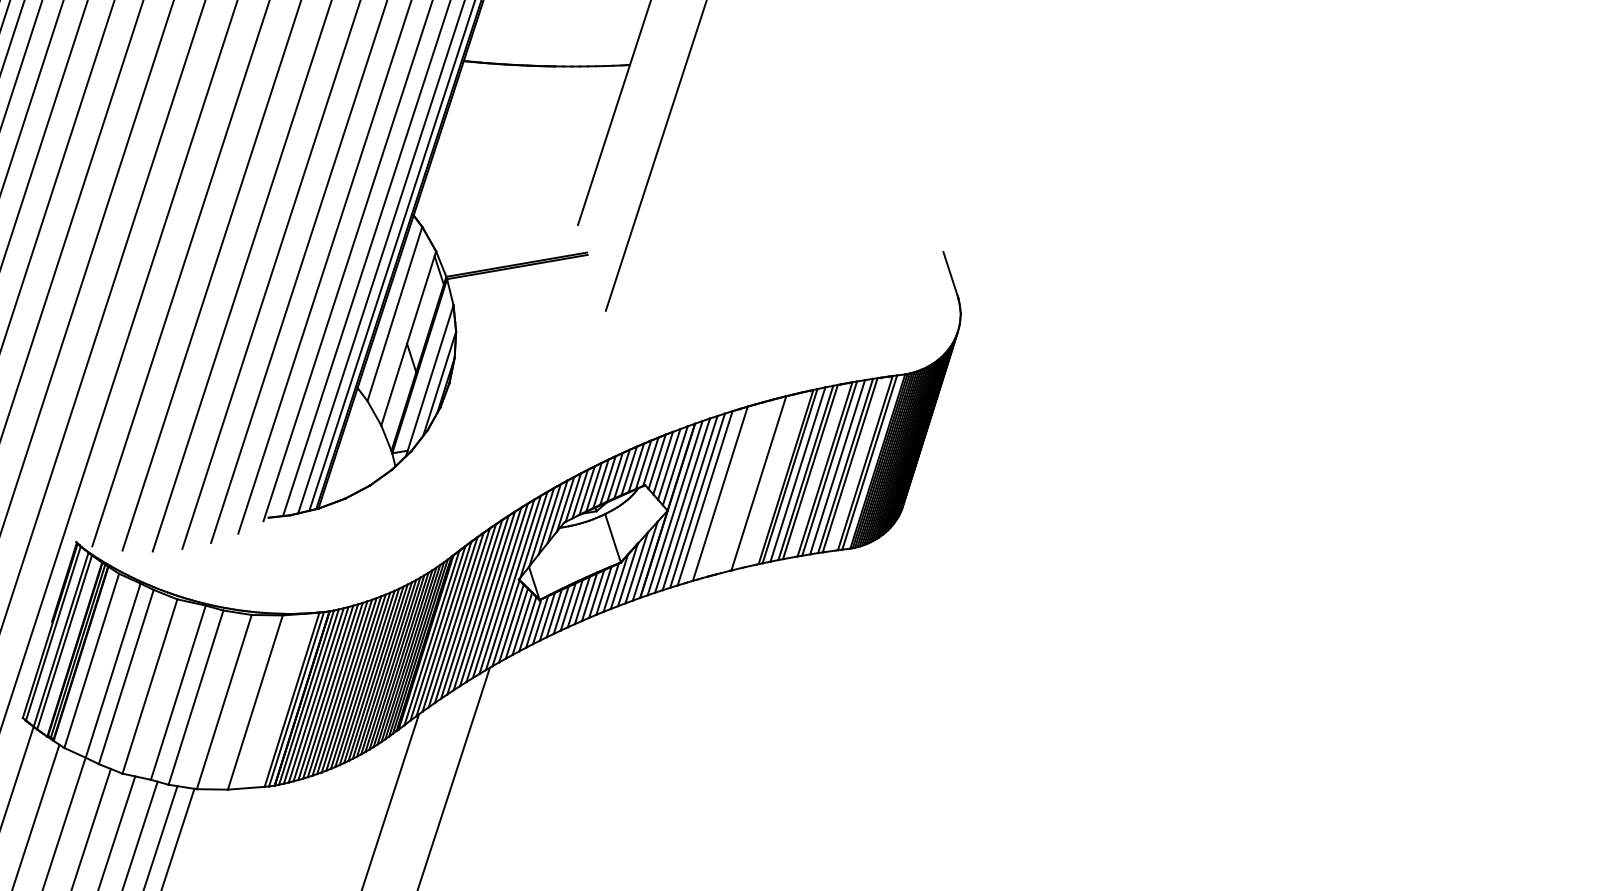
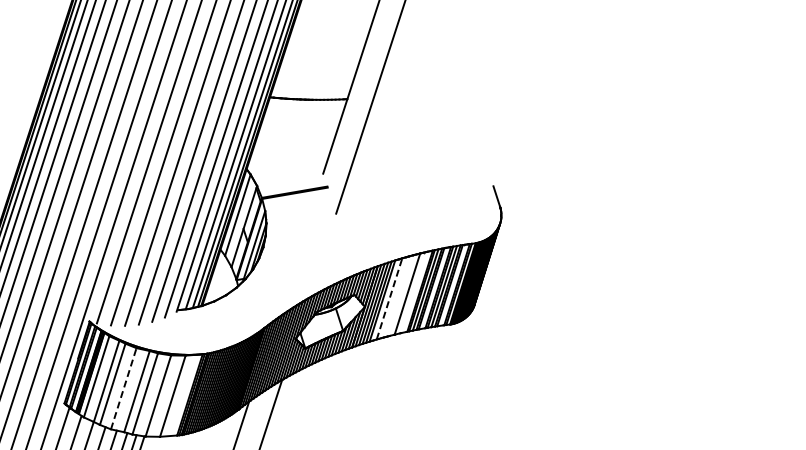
line: (720, 492) -> (389, 298), solid -> dashed
line: (149, 685) -> (123, 388), solid -> dashed

